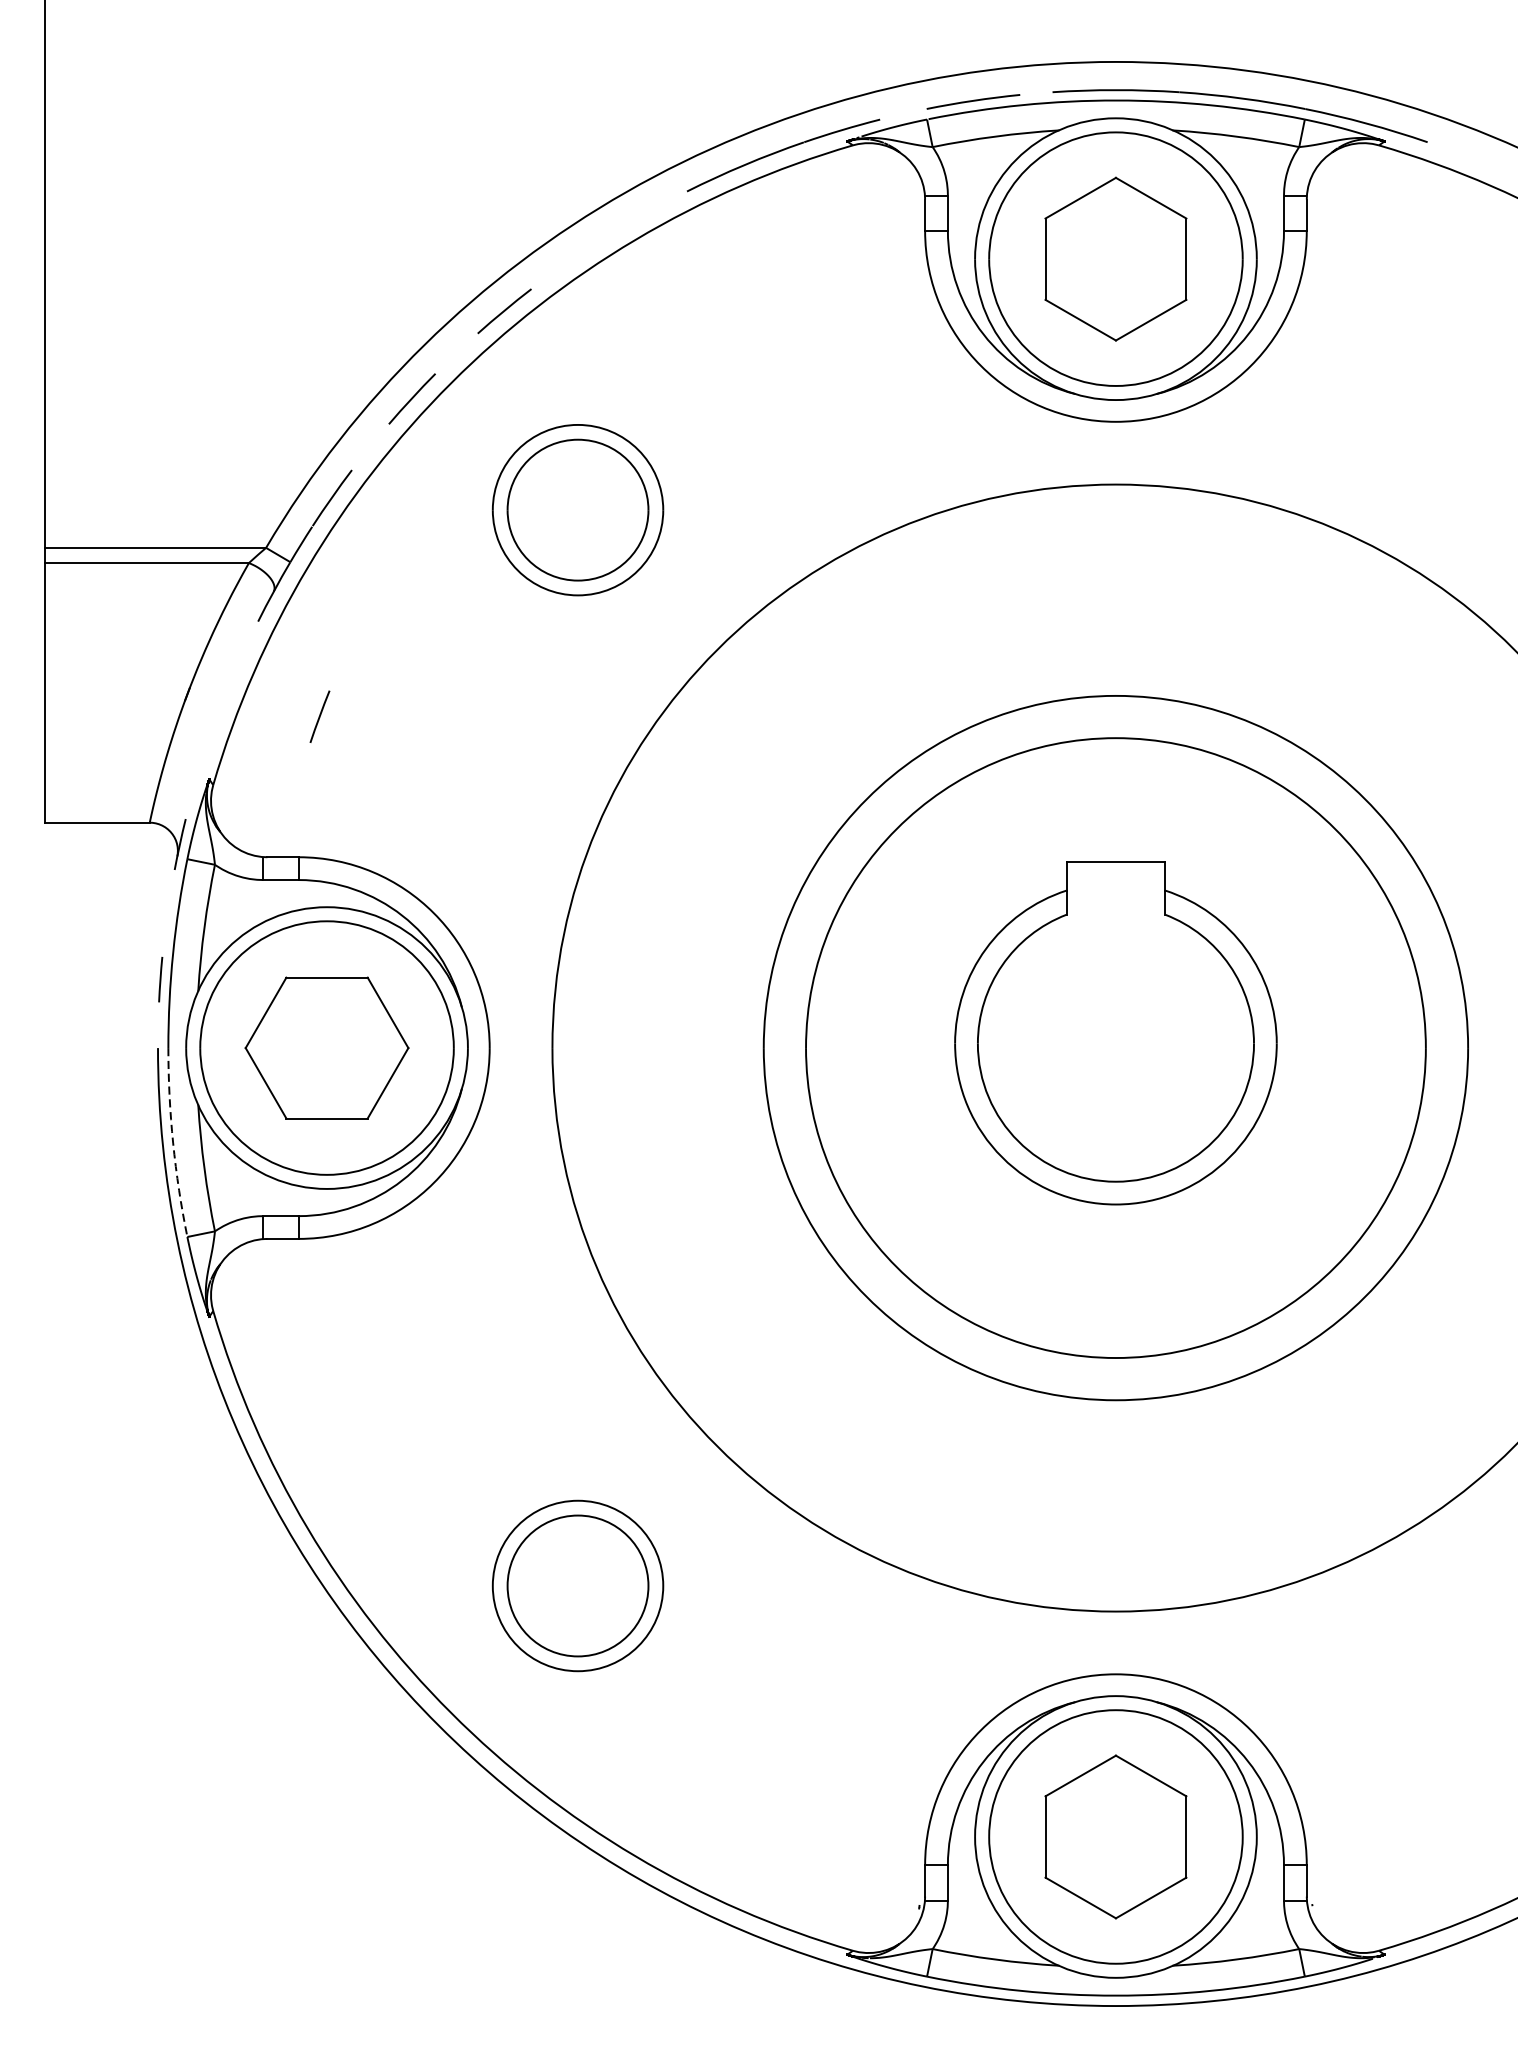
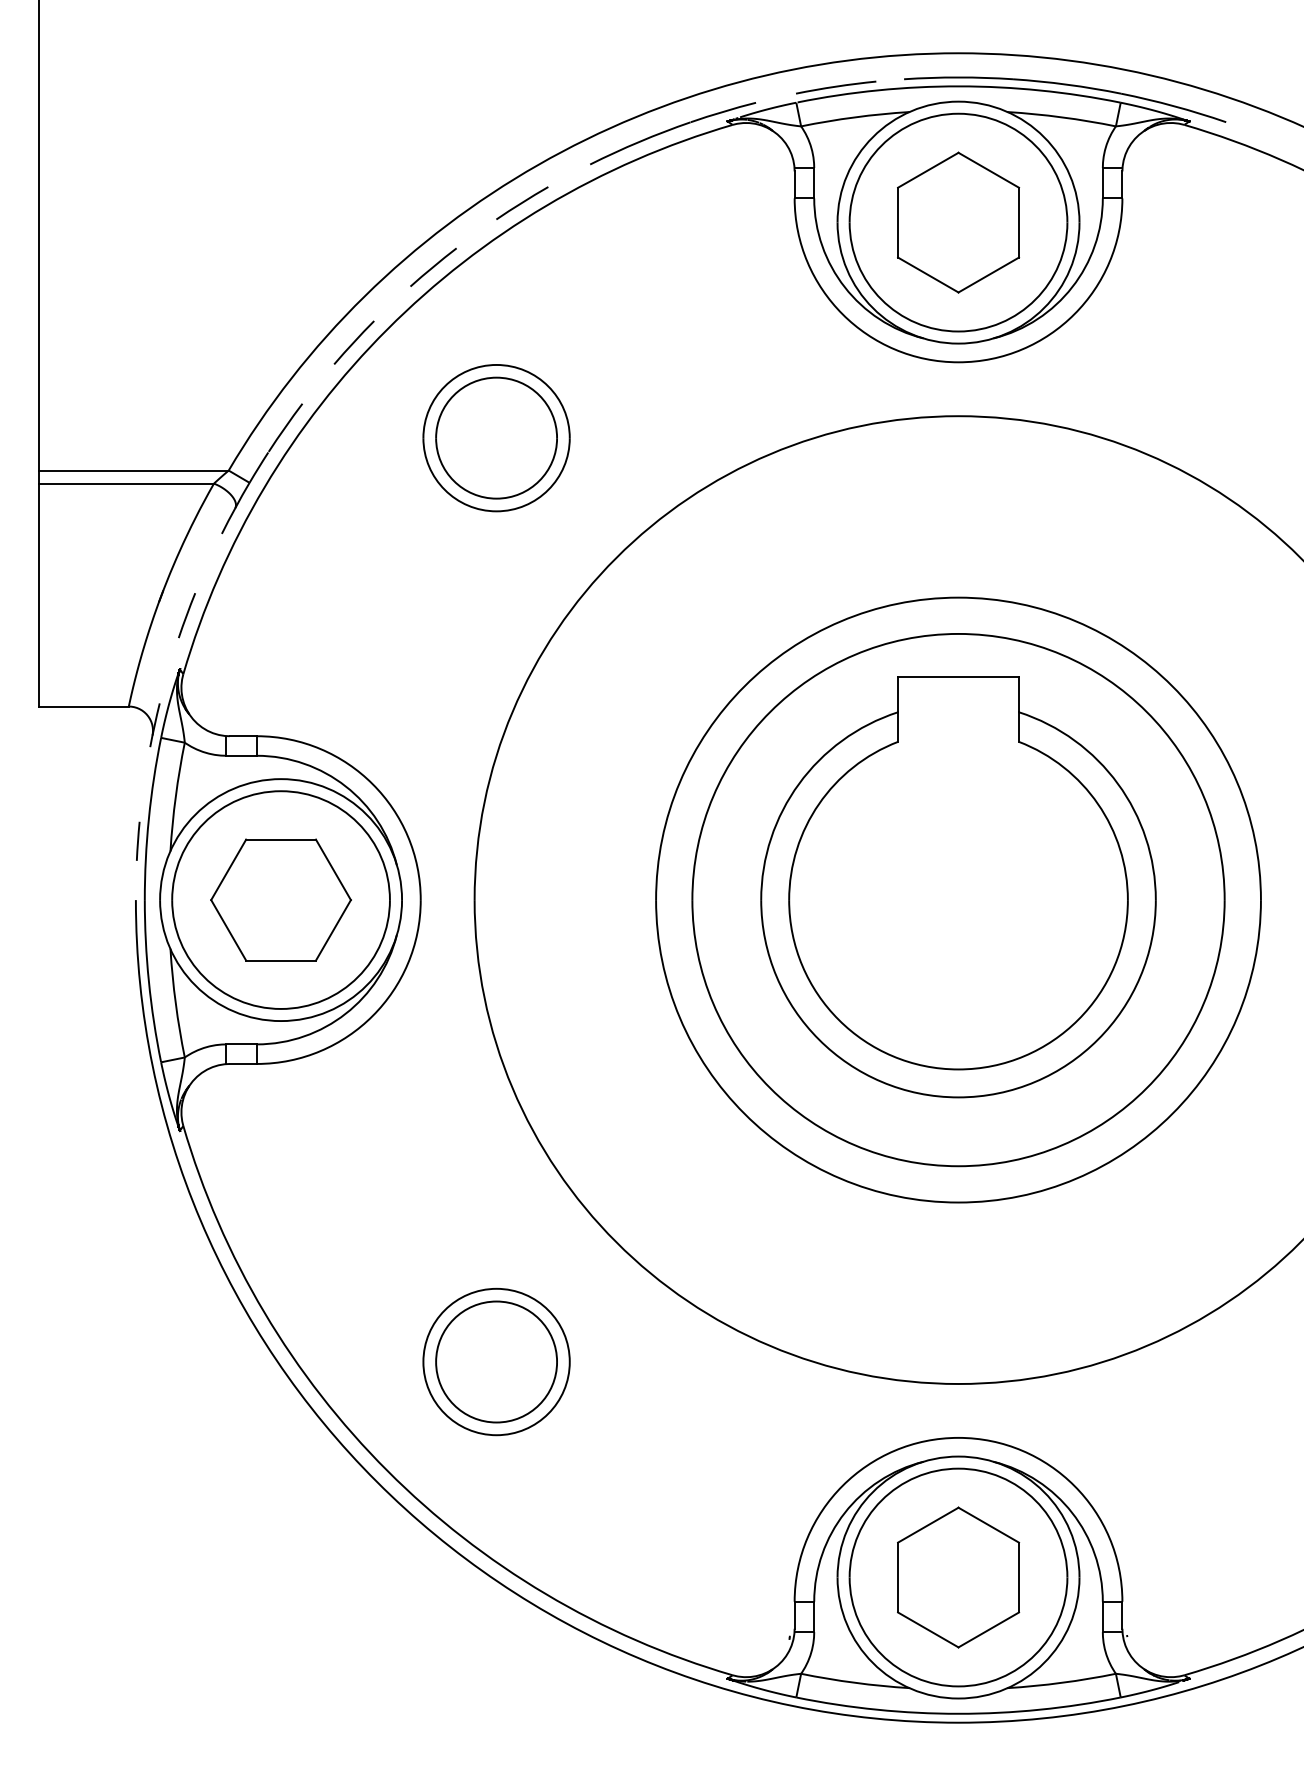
line: (608, 235) -> (522, 202), added
line: (319, 716) -> (186, 615), moved
part: (1115, 1033) -> (958, 887), size x1.43
arc: (172, 1142) -> (148, 981), dashed -> solid

